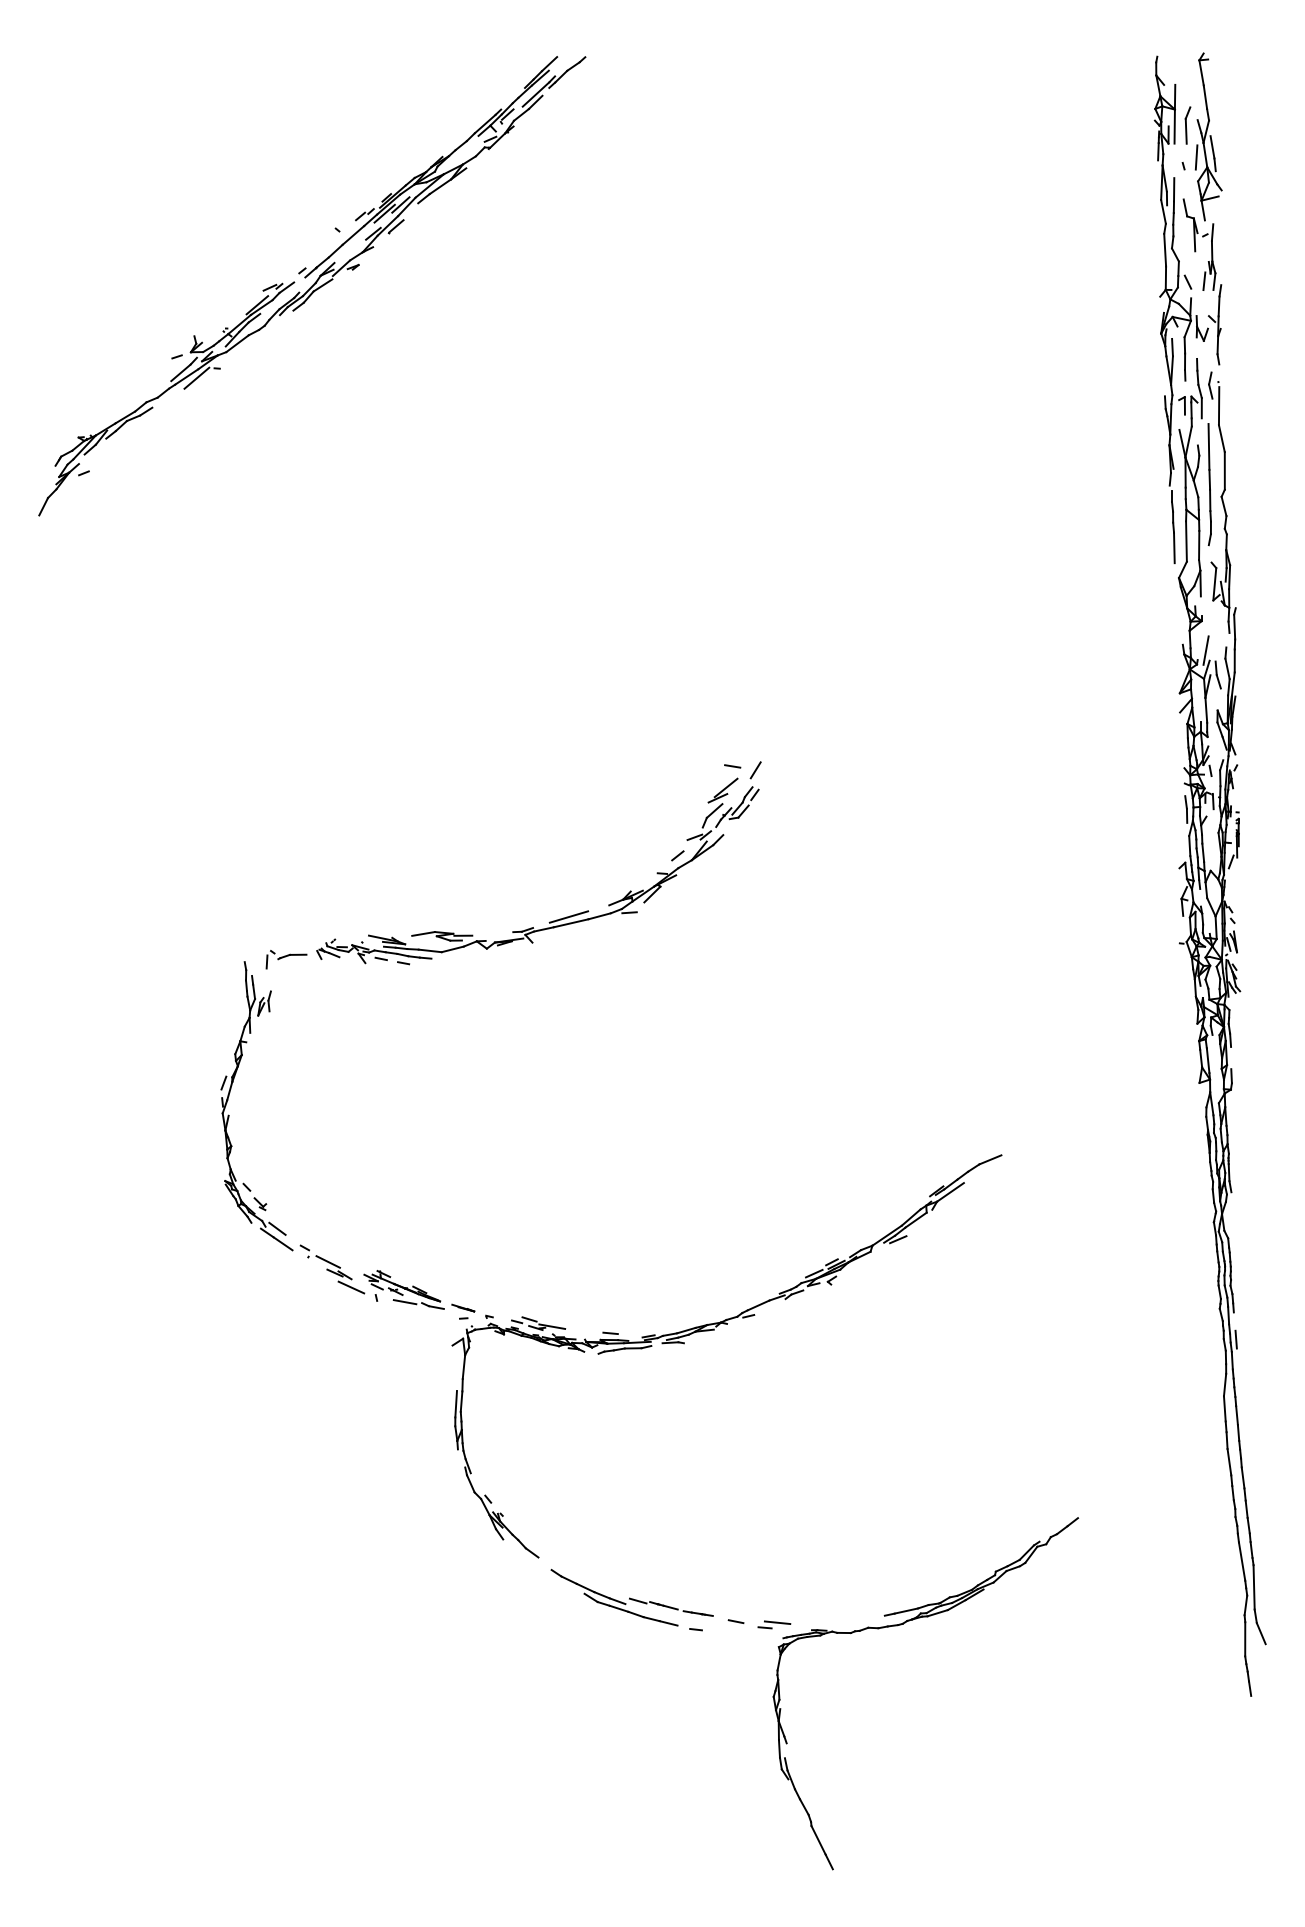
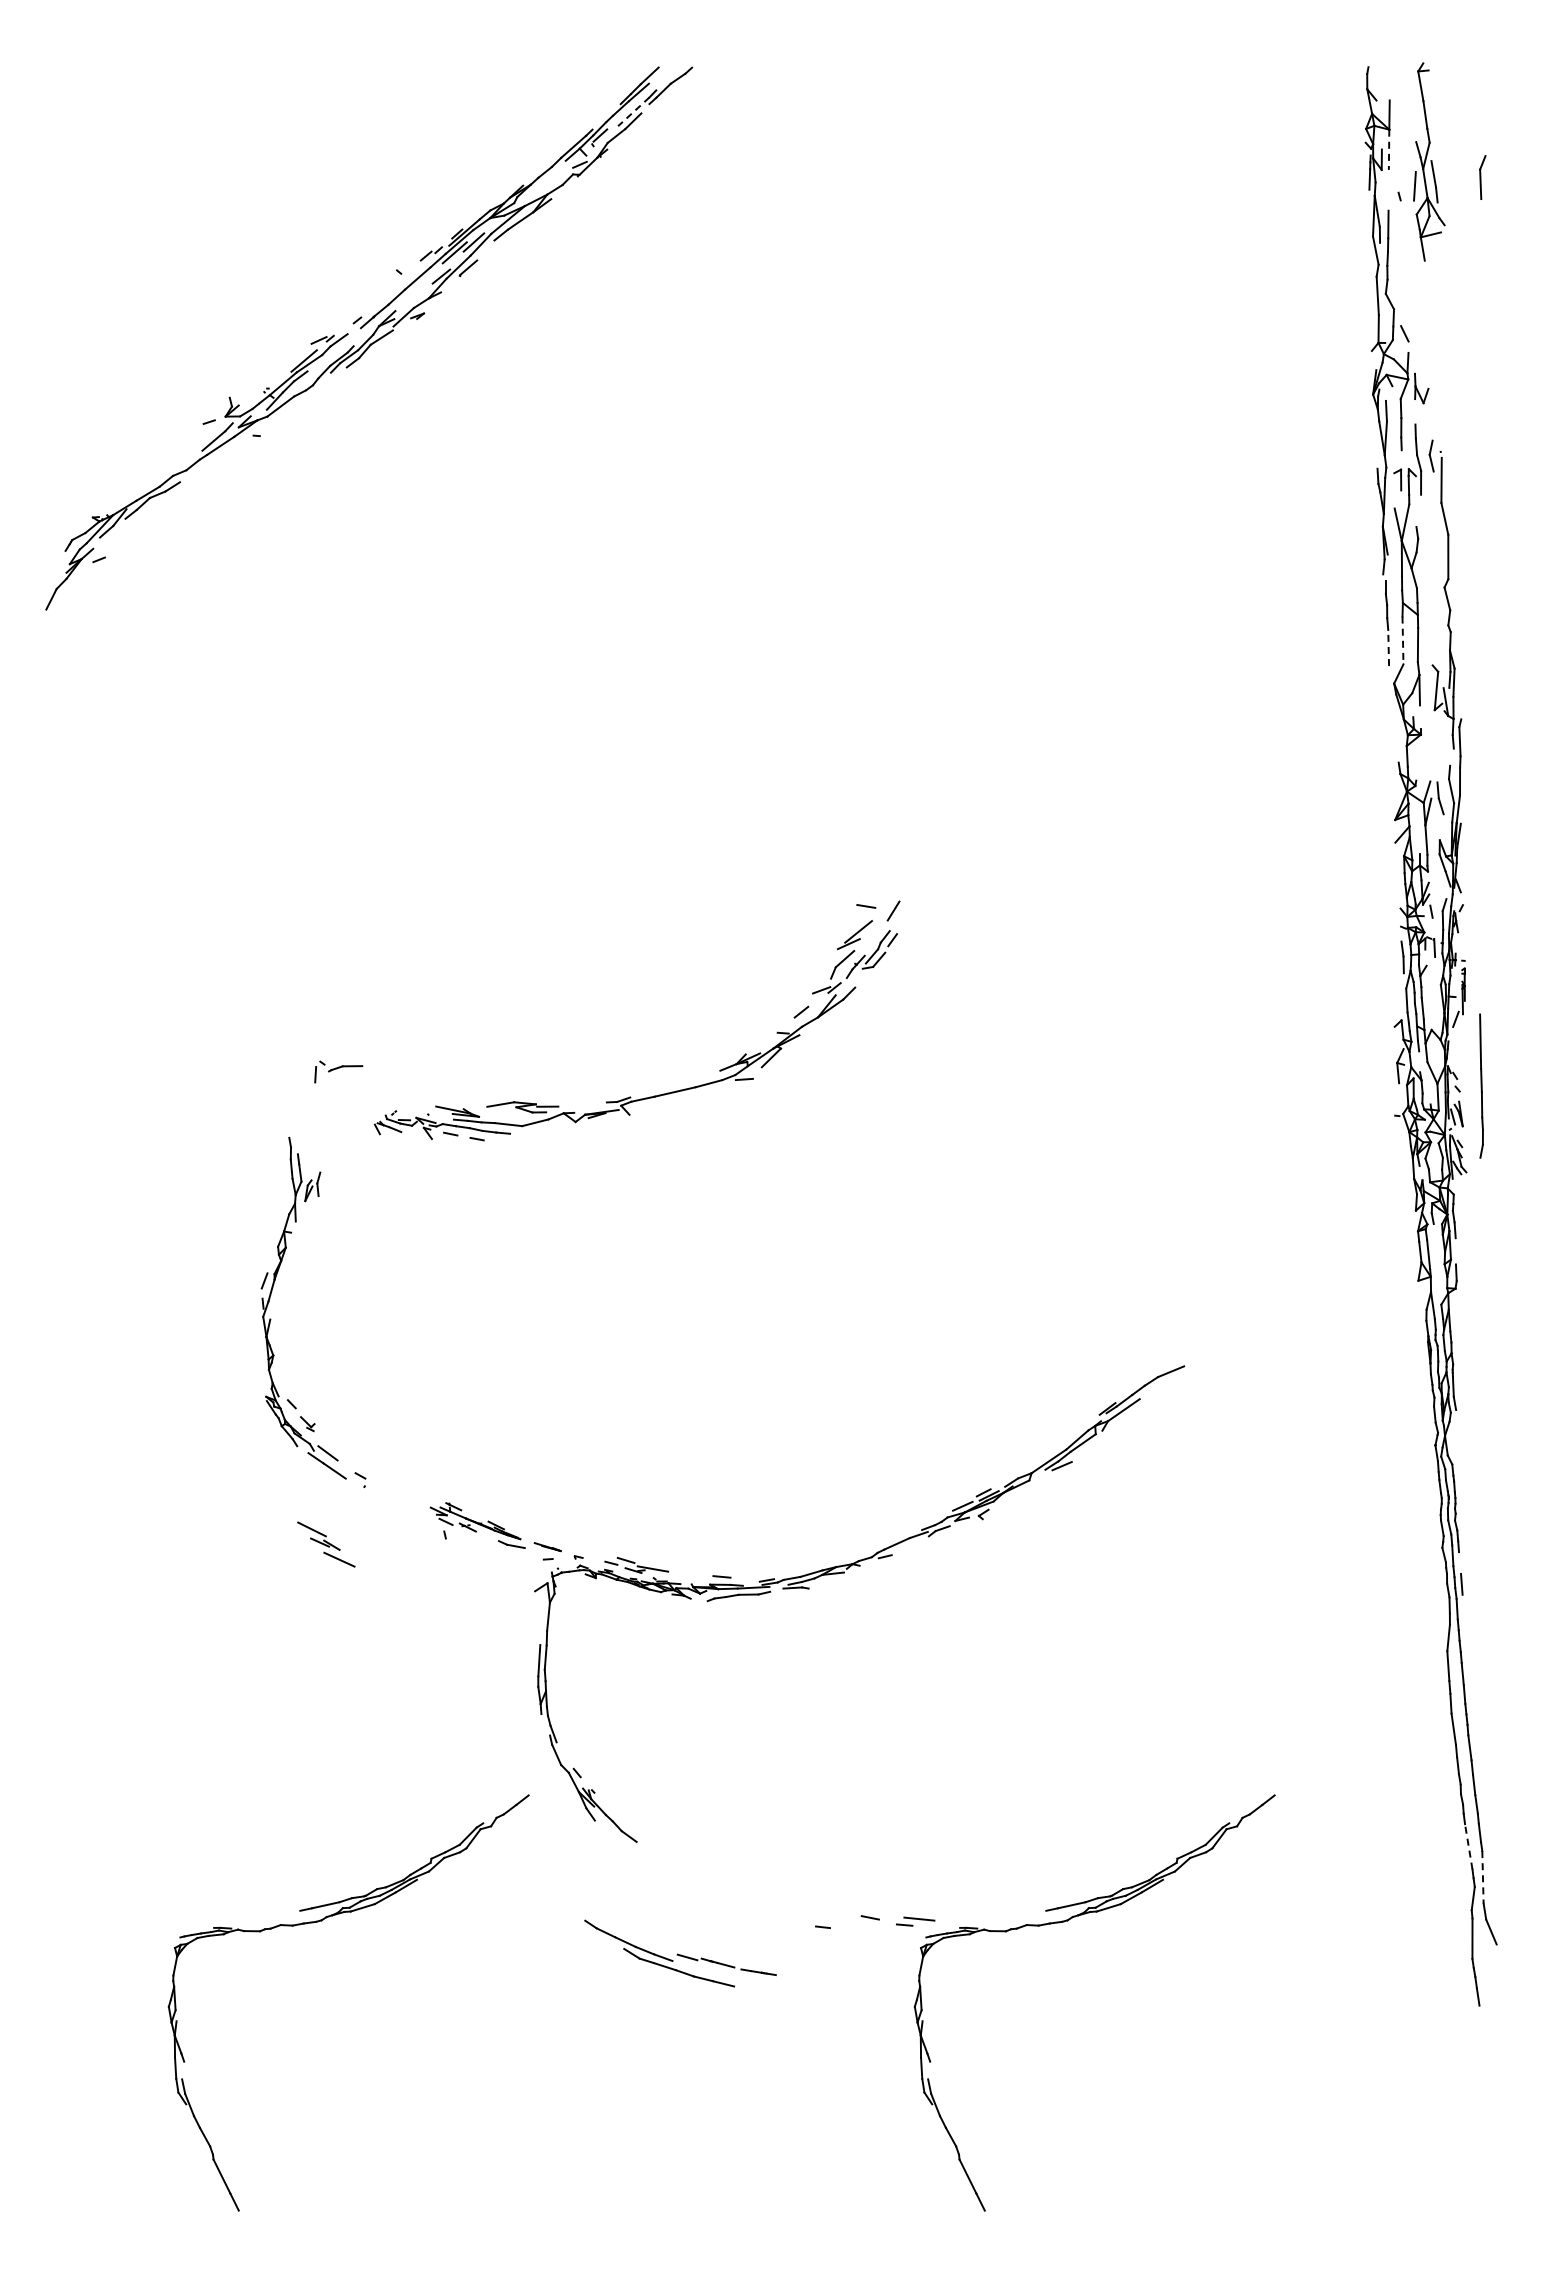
line: (535, 95) -> (633, 112), solid -> dashed
part: (1187, 125) -> (1482, 177), moved
line: (1175, 127) -> (1389, 150), solid -> dashed
part: (1202, 281) -> (1421, 333), removed
line: (196, 377) -> (232, 446), removed
part: (1209, 484) -> (1481, 1085), moved
line: (1186, 541) -> (1402, 640), solid -> dashed
line: (1174, 547) -> (1388, 647), solid -> dashed
line: (1206, 650) -> (1426, 769), removed
line: (568, 916) -> (672, 1084), removed
part: (286, 959) -> (338, 1071), moved
part: (340, 1274) -> (326, 1544), moved
line: (404, 1301) -> (478, 1539), removed
line: (1241, 1561) -> (1468, 1846), solid -> dashed
line: (1253, 1587) -> (1482, 1877), solid -> dashed
part: (632, 1597) -> (680, 1953), moved
part: (272, 1624) -> (322, 1921), added

